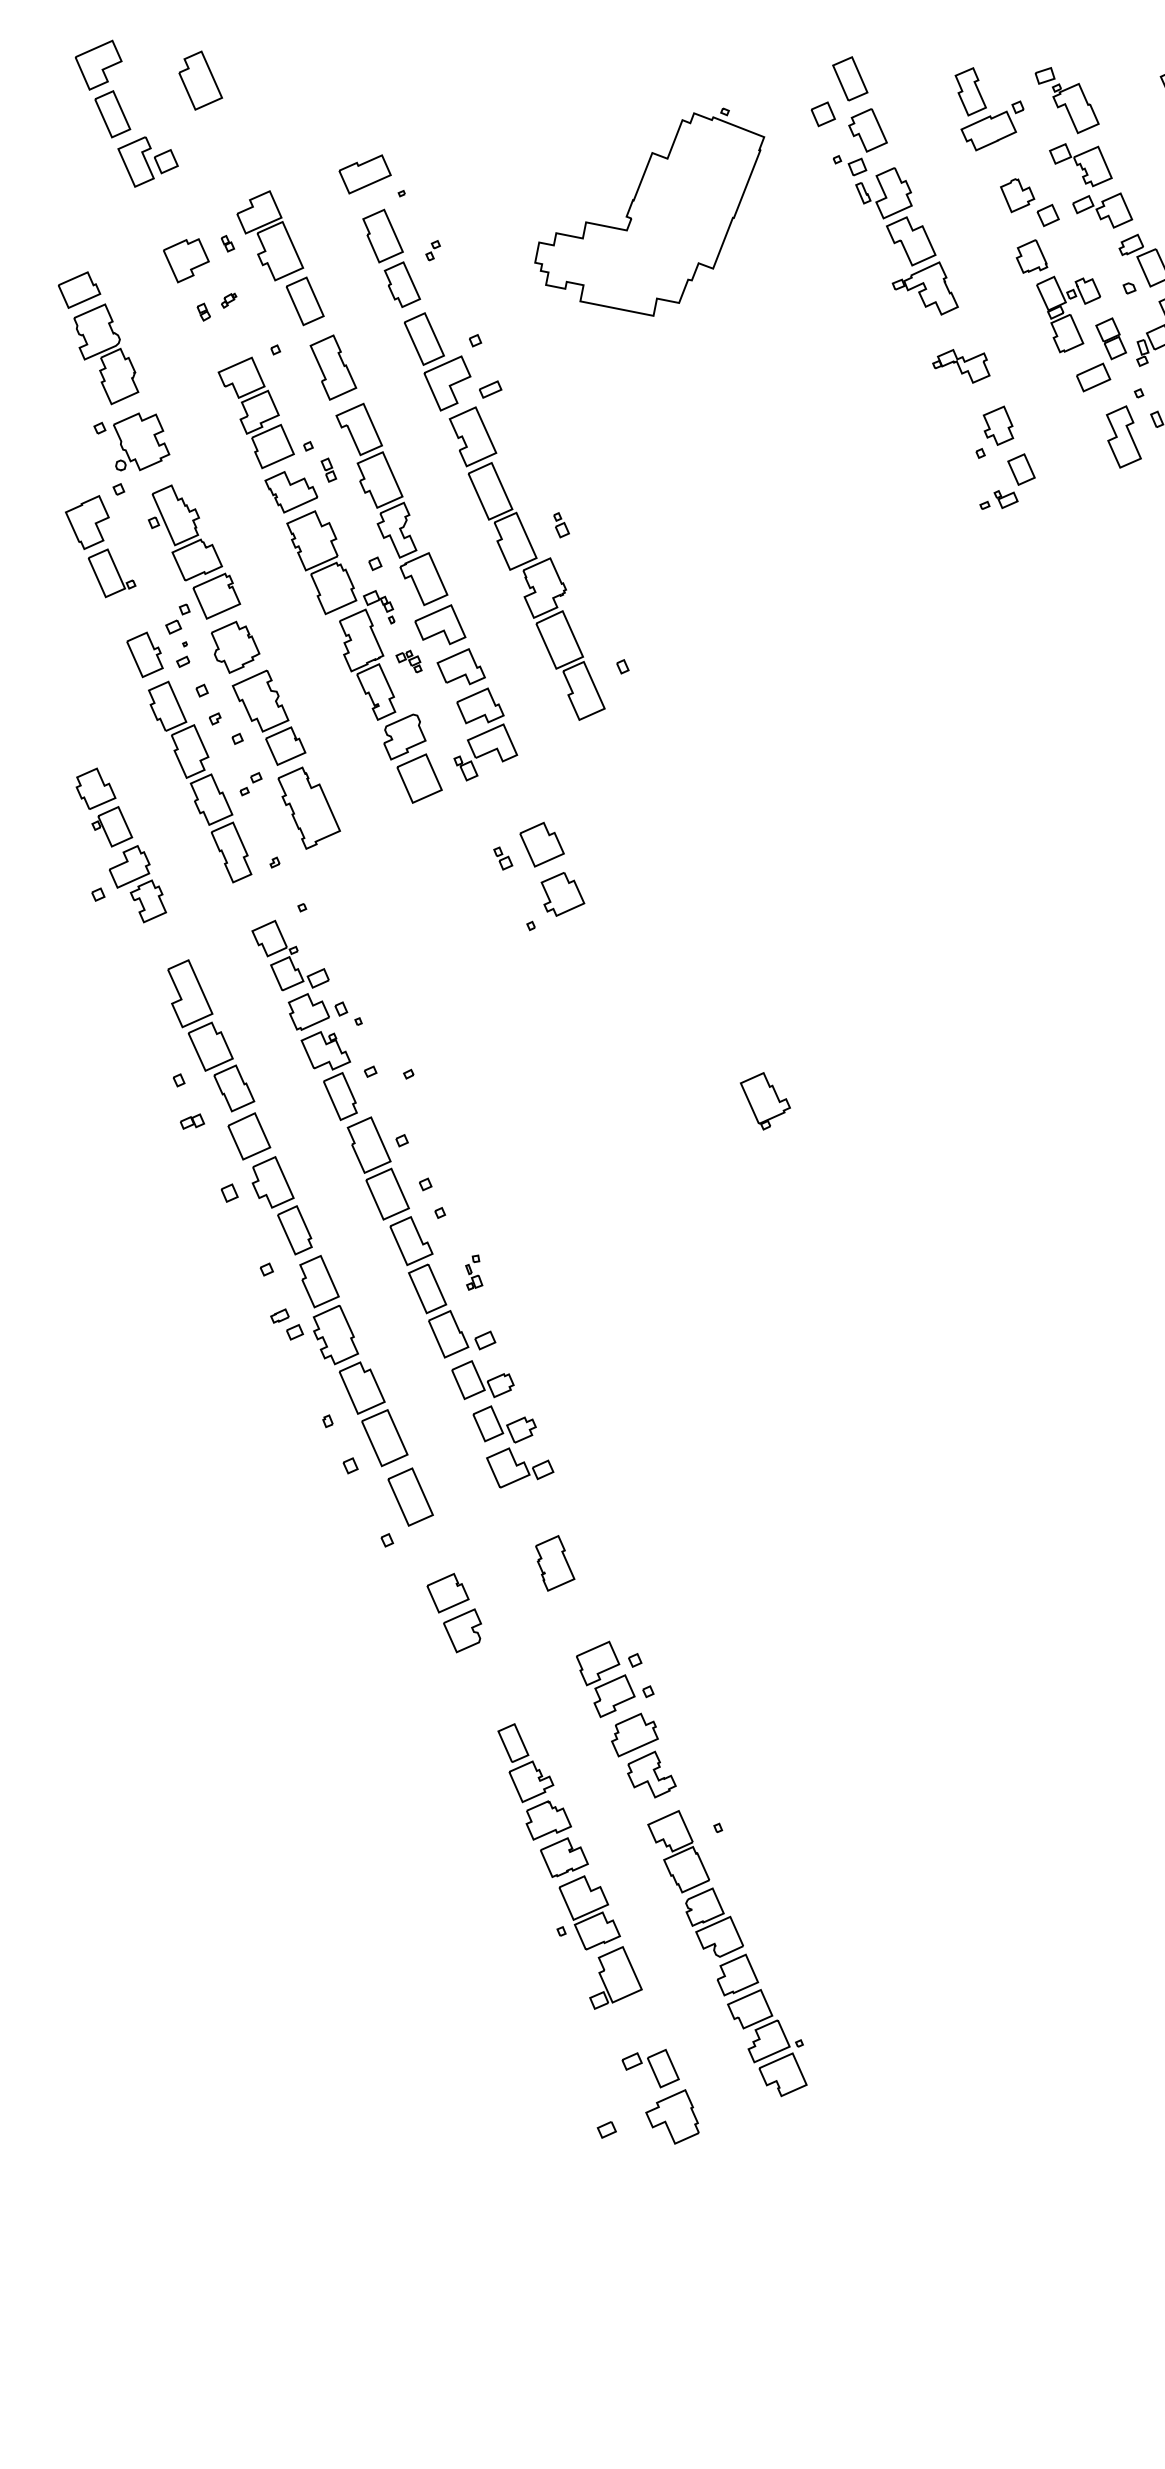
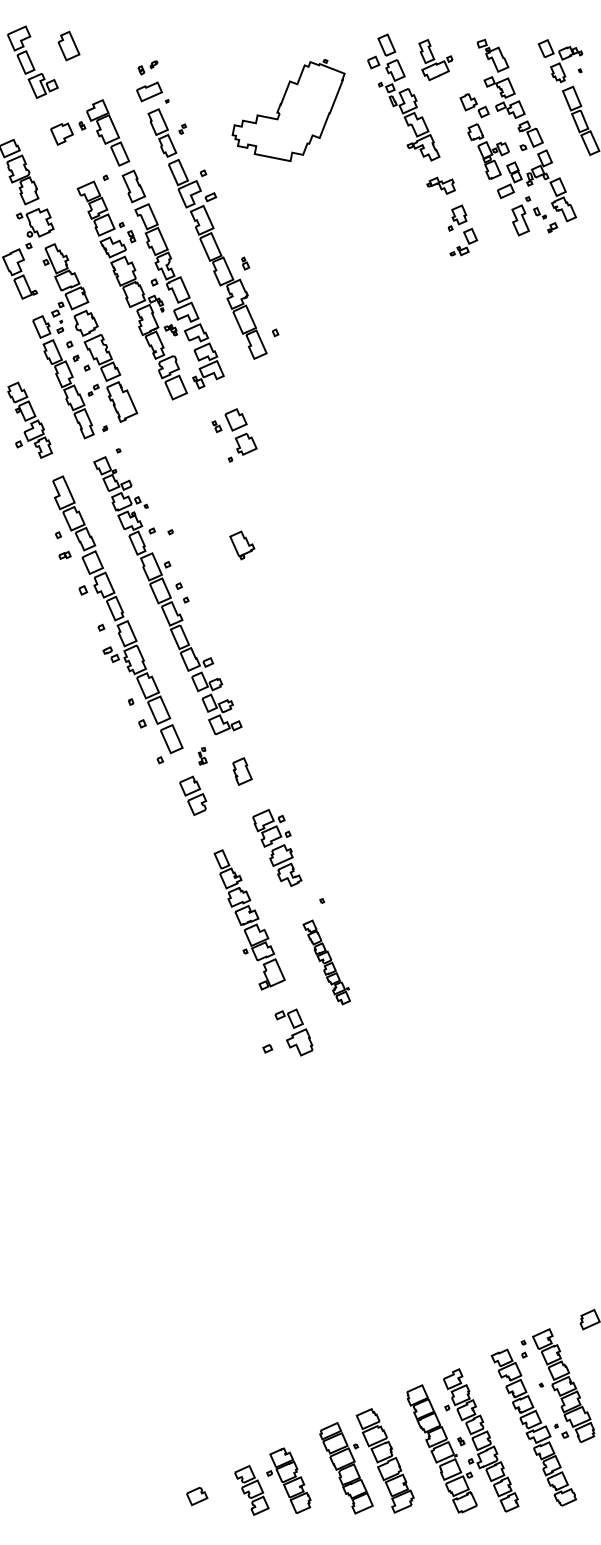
part: (988, 110) -> (435, 60), moved
part: (216, 306) -> (147, 67), moved
part: (765, 1101) -> (242, 545), moved
part: (473, 1273) -> (202, 756), moved
part: (726, 1953) -> (326, 962), size x0.6

